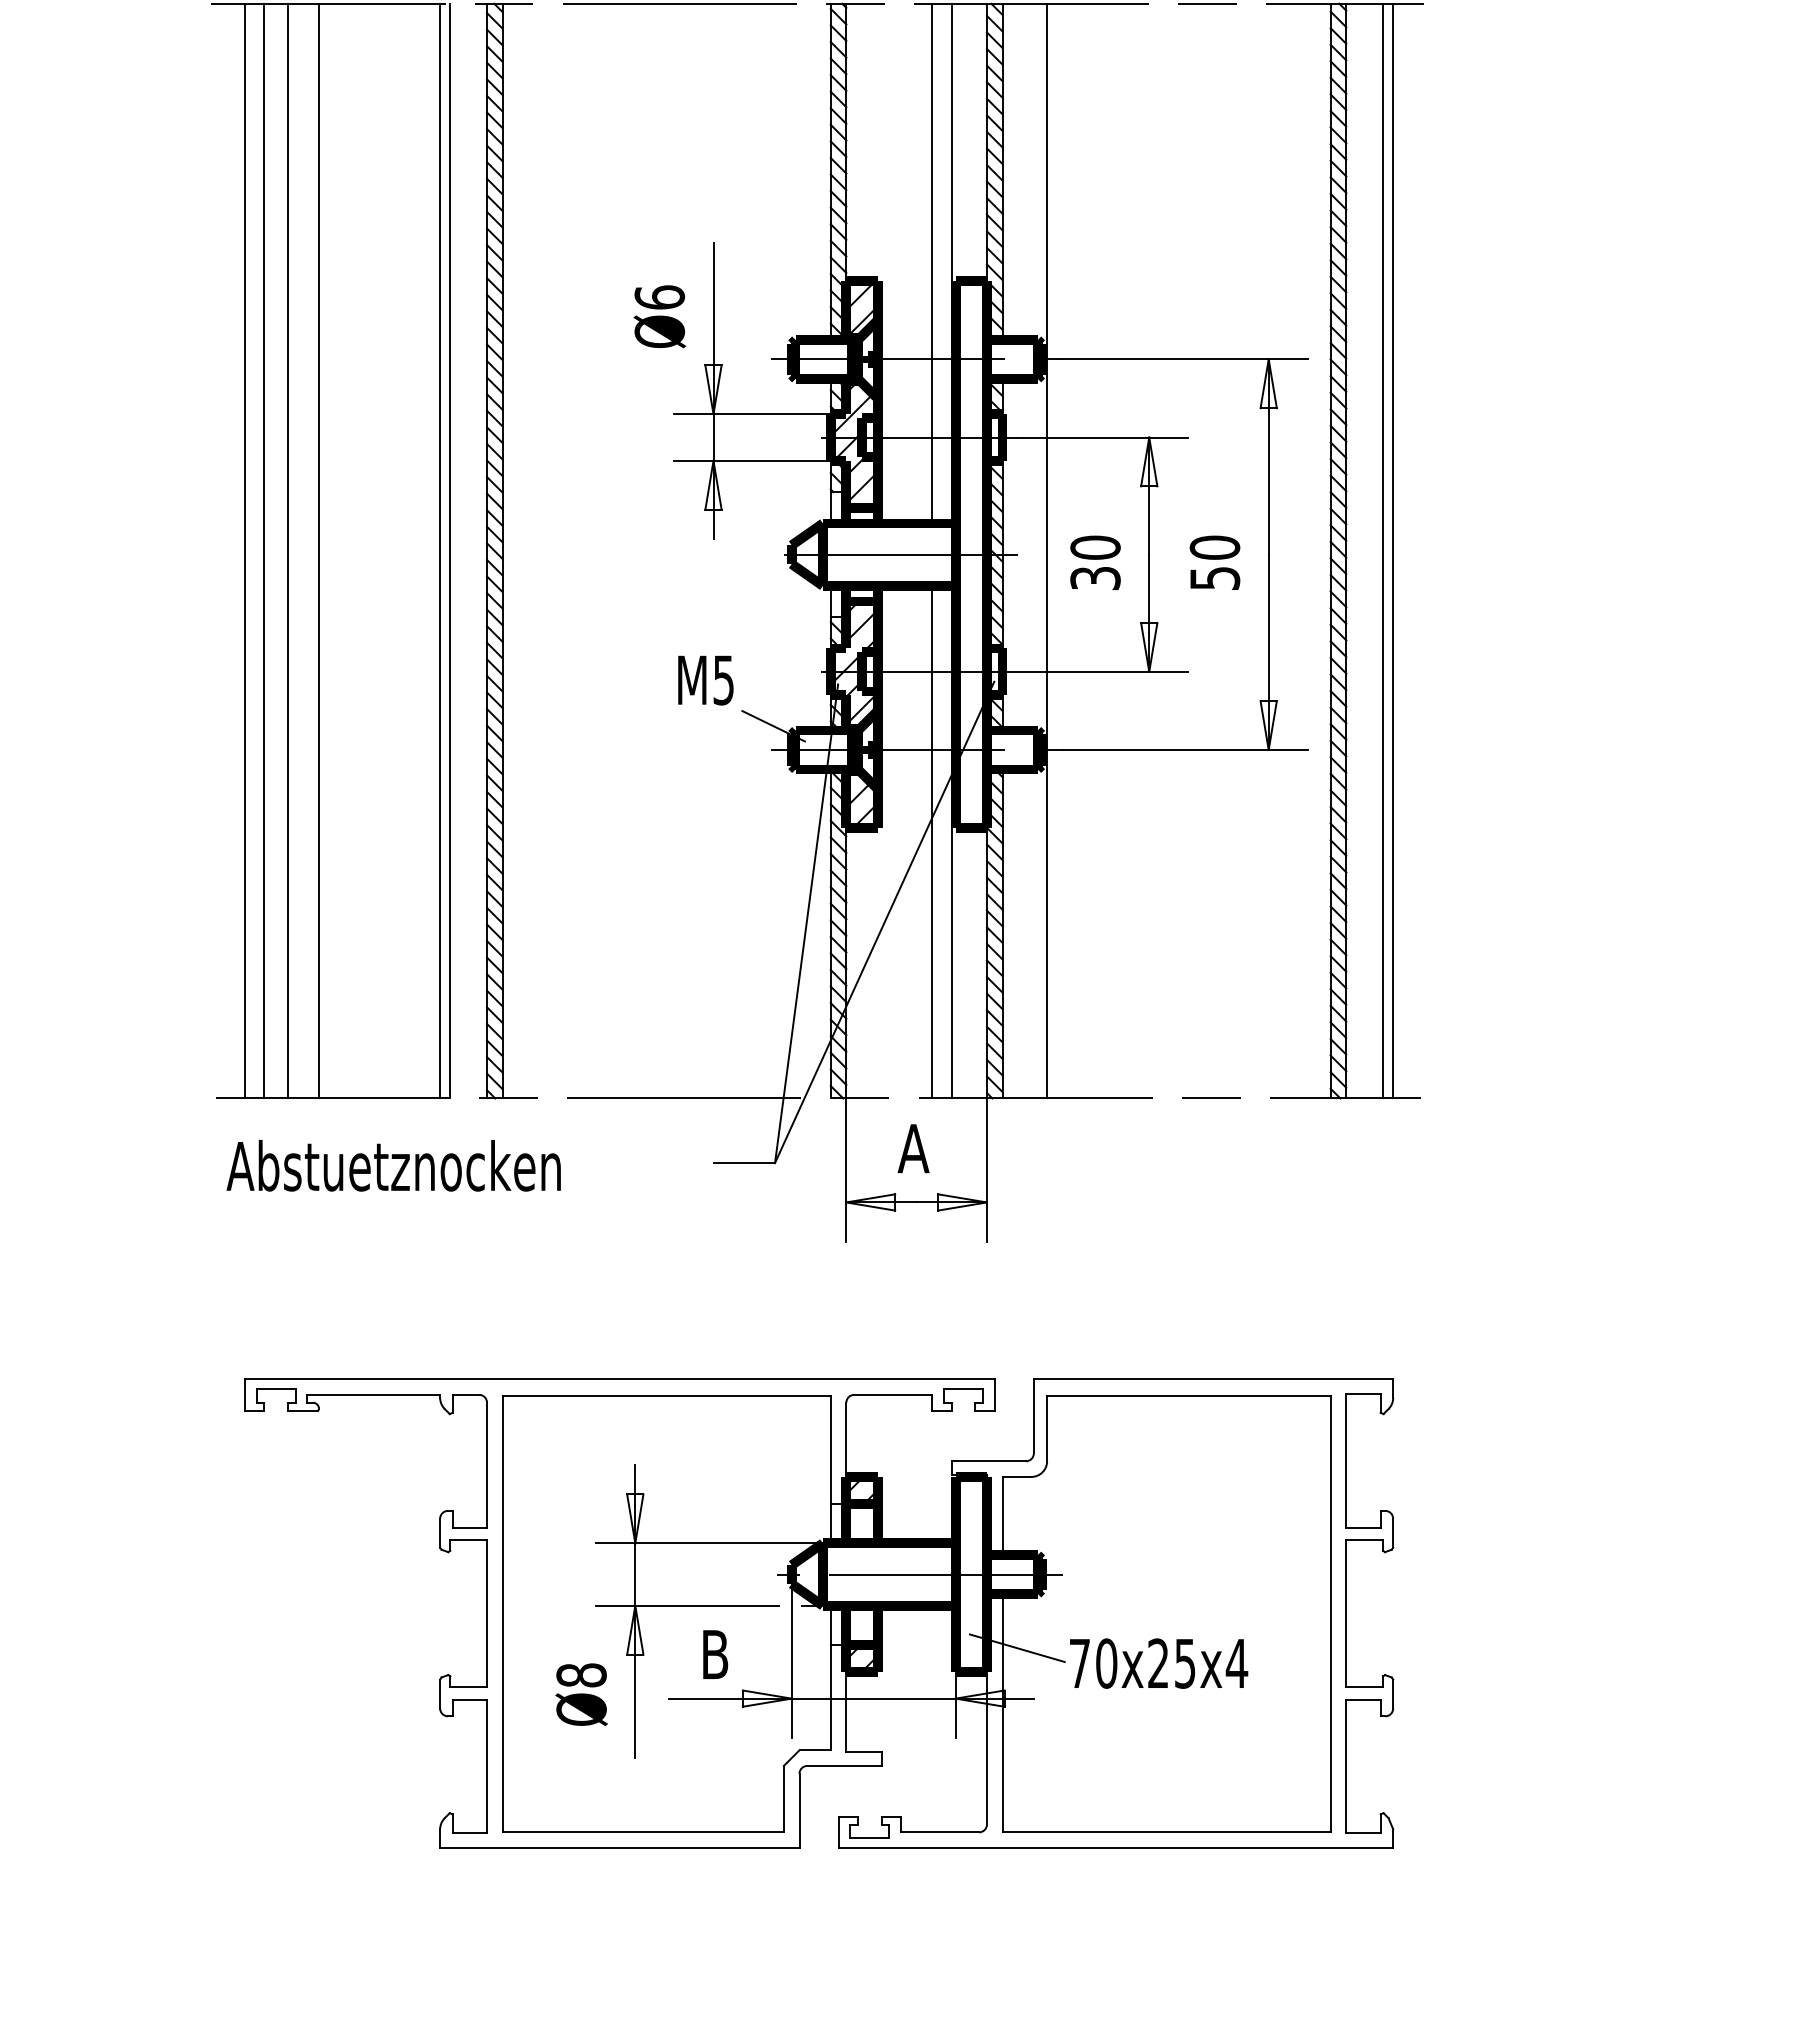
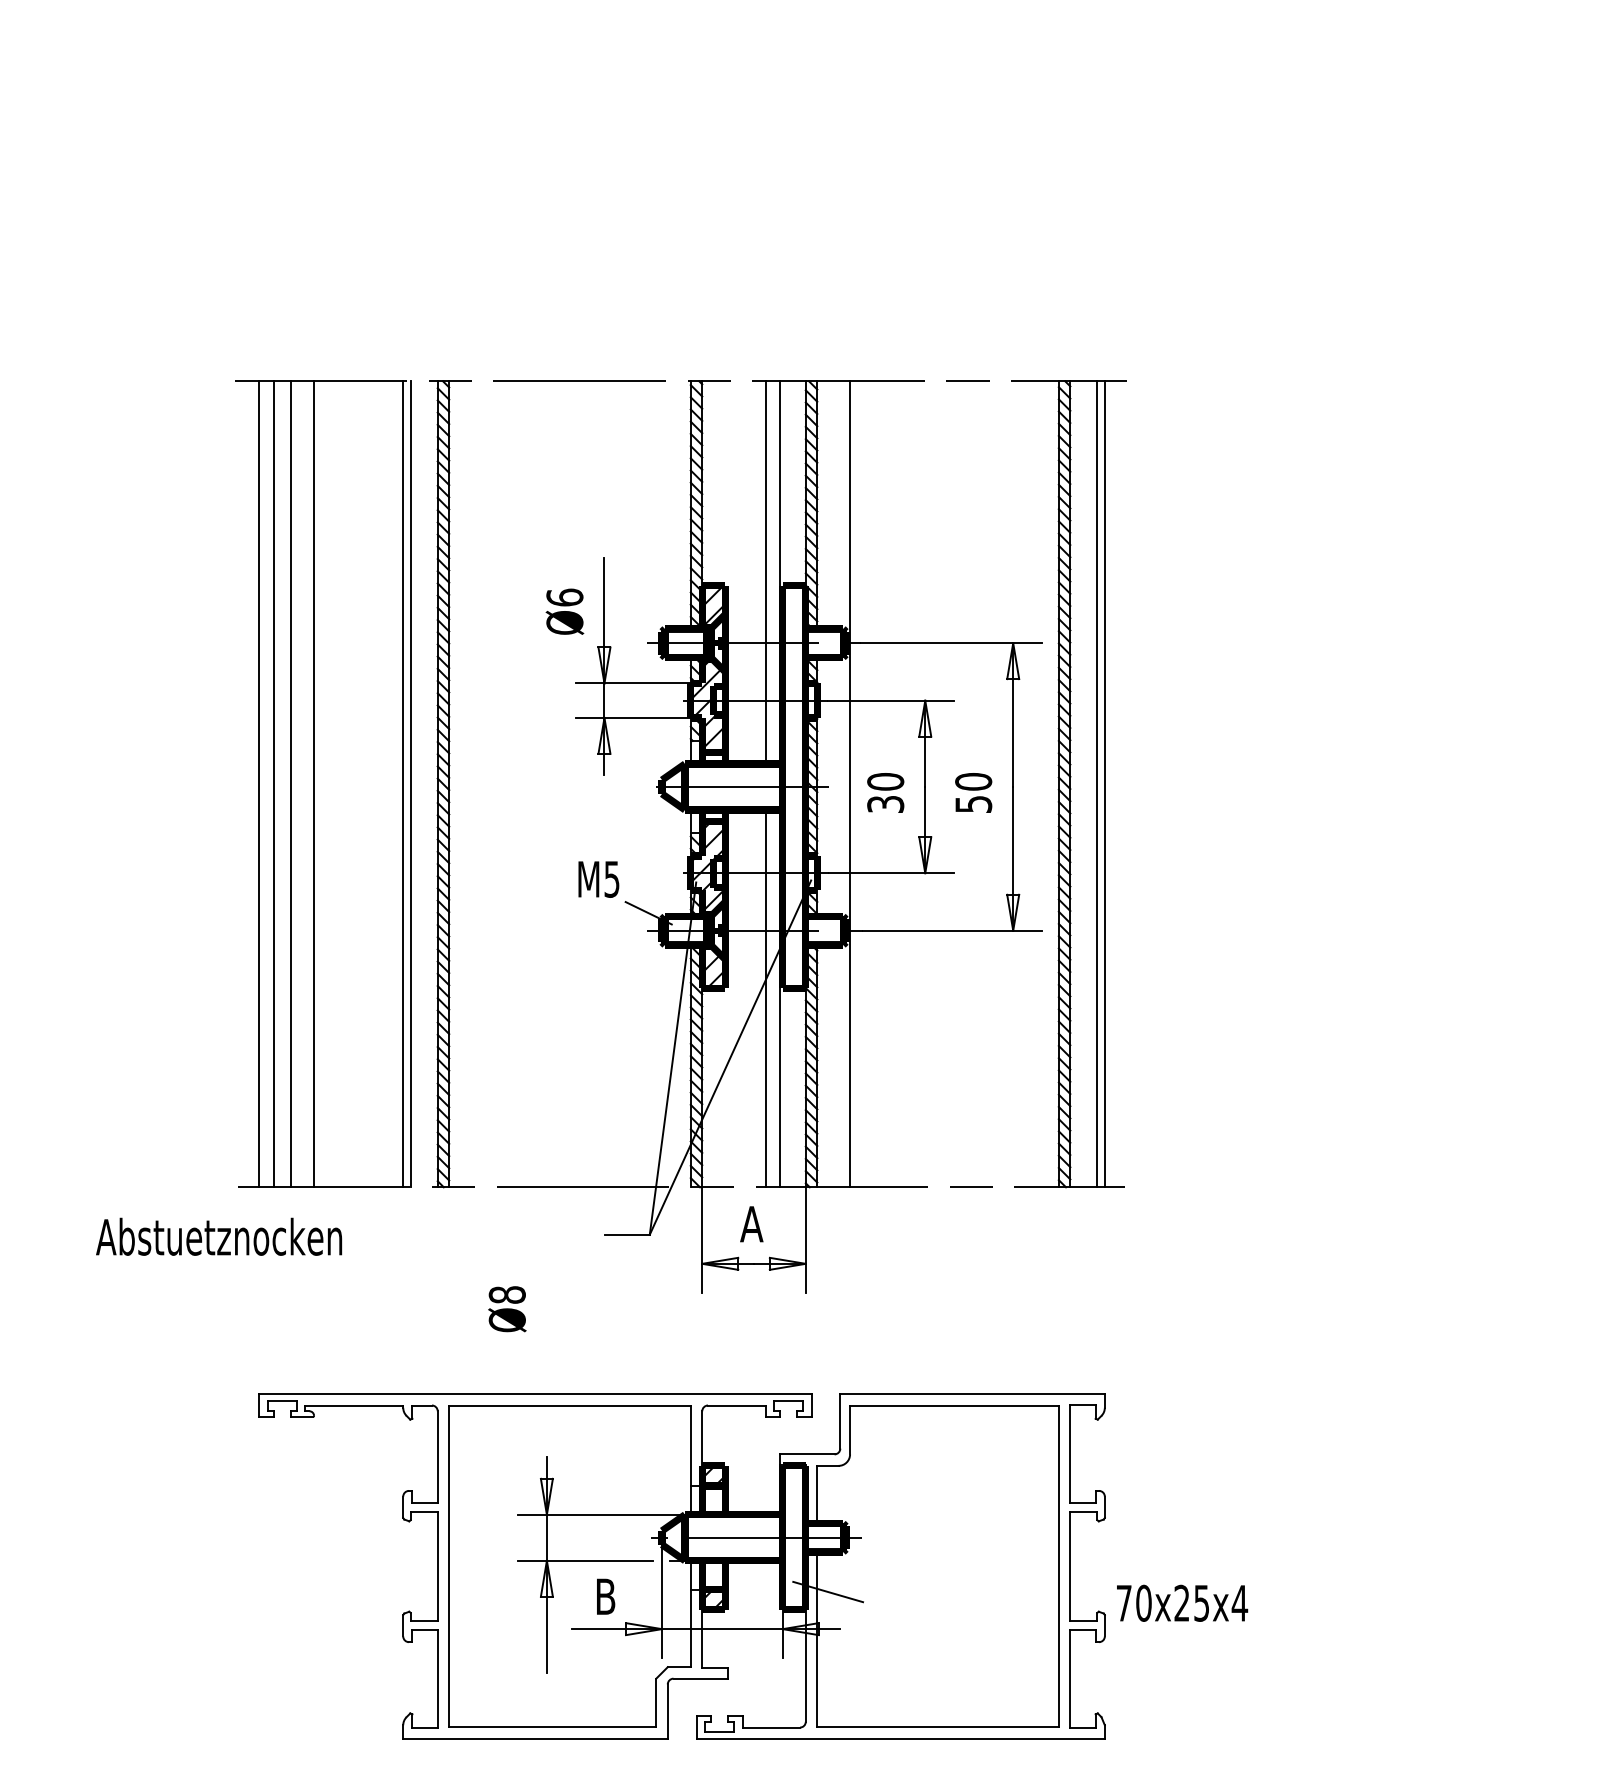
text: (394, 1165) -> (219, 1236), moved
text: (1159, 1662) -> (1182, 1602), moved
text: (581, 1695) -> (507, 1309), moved

